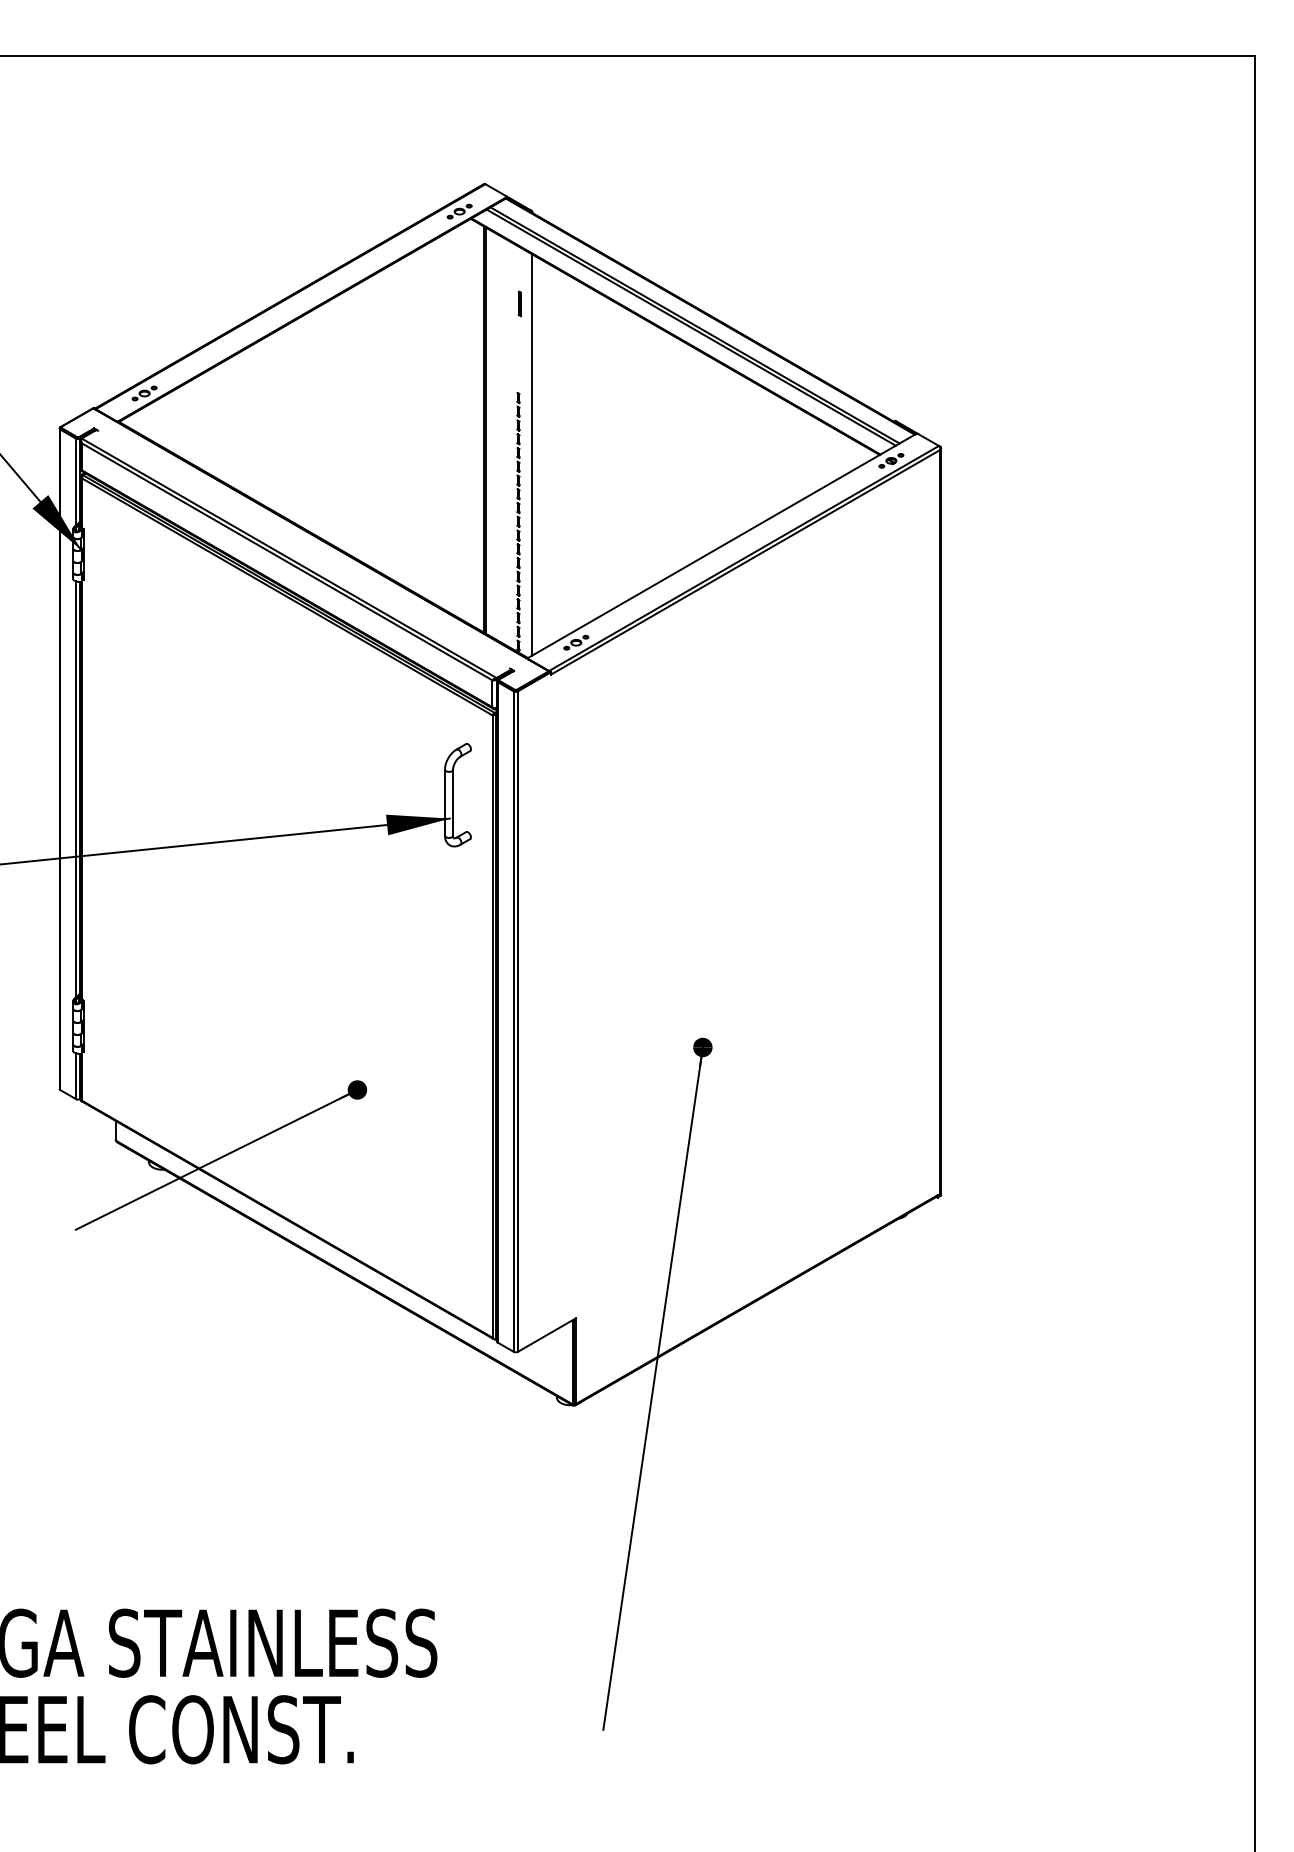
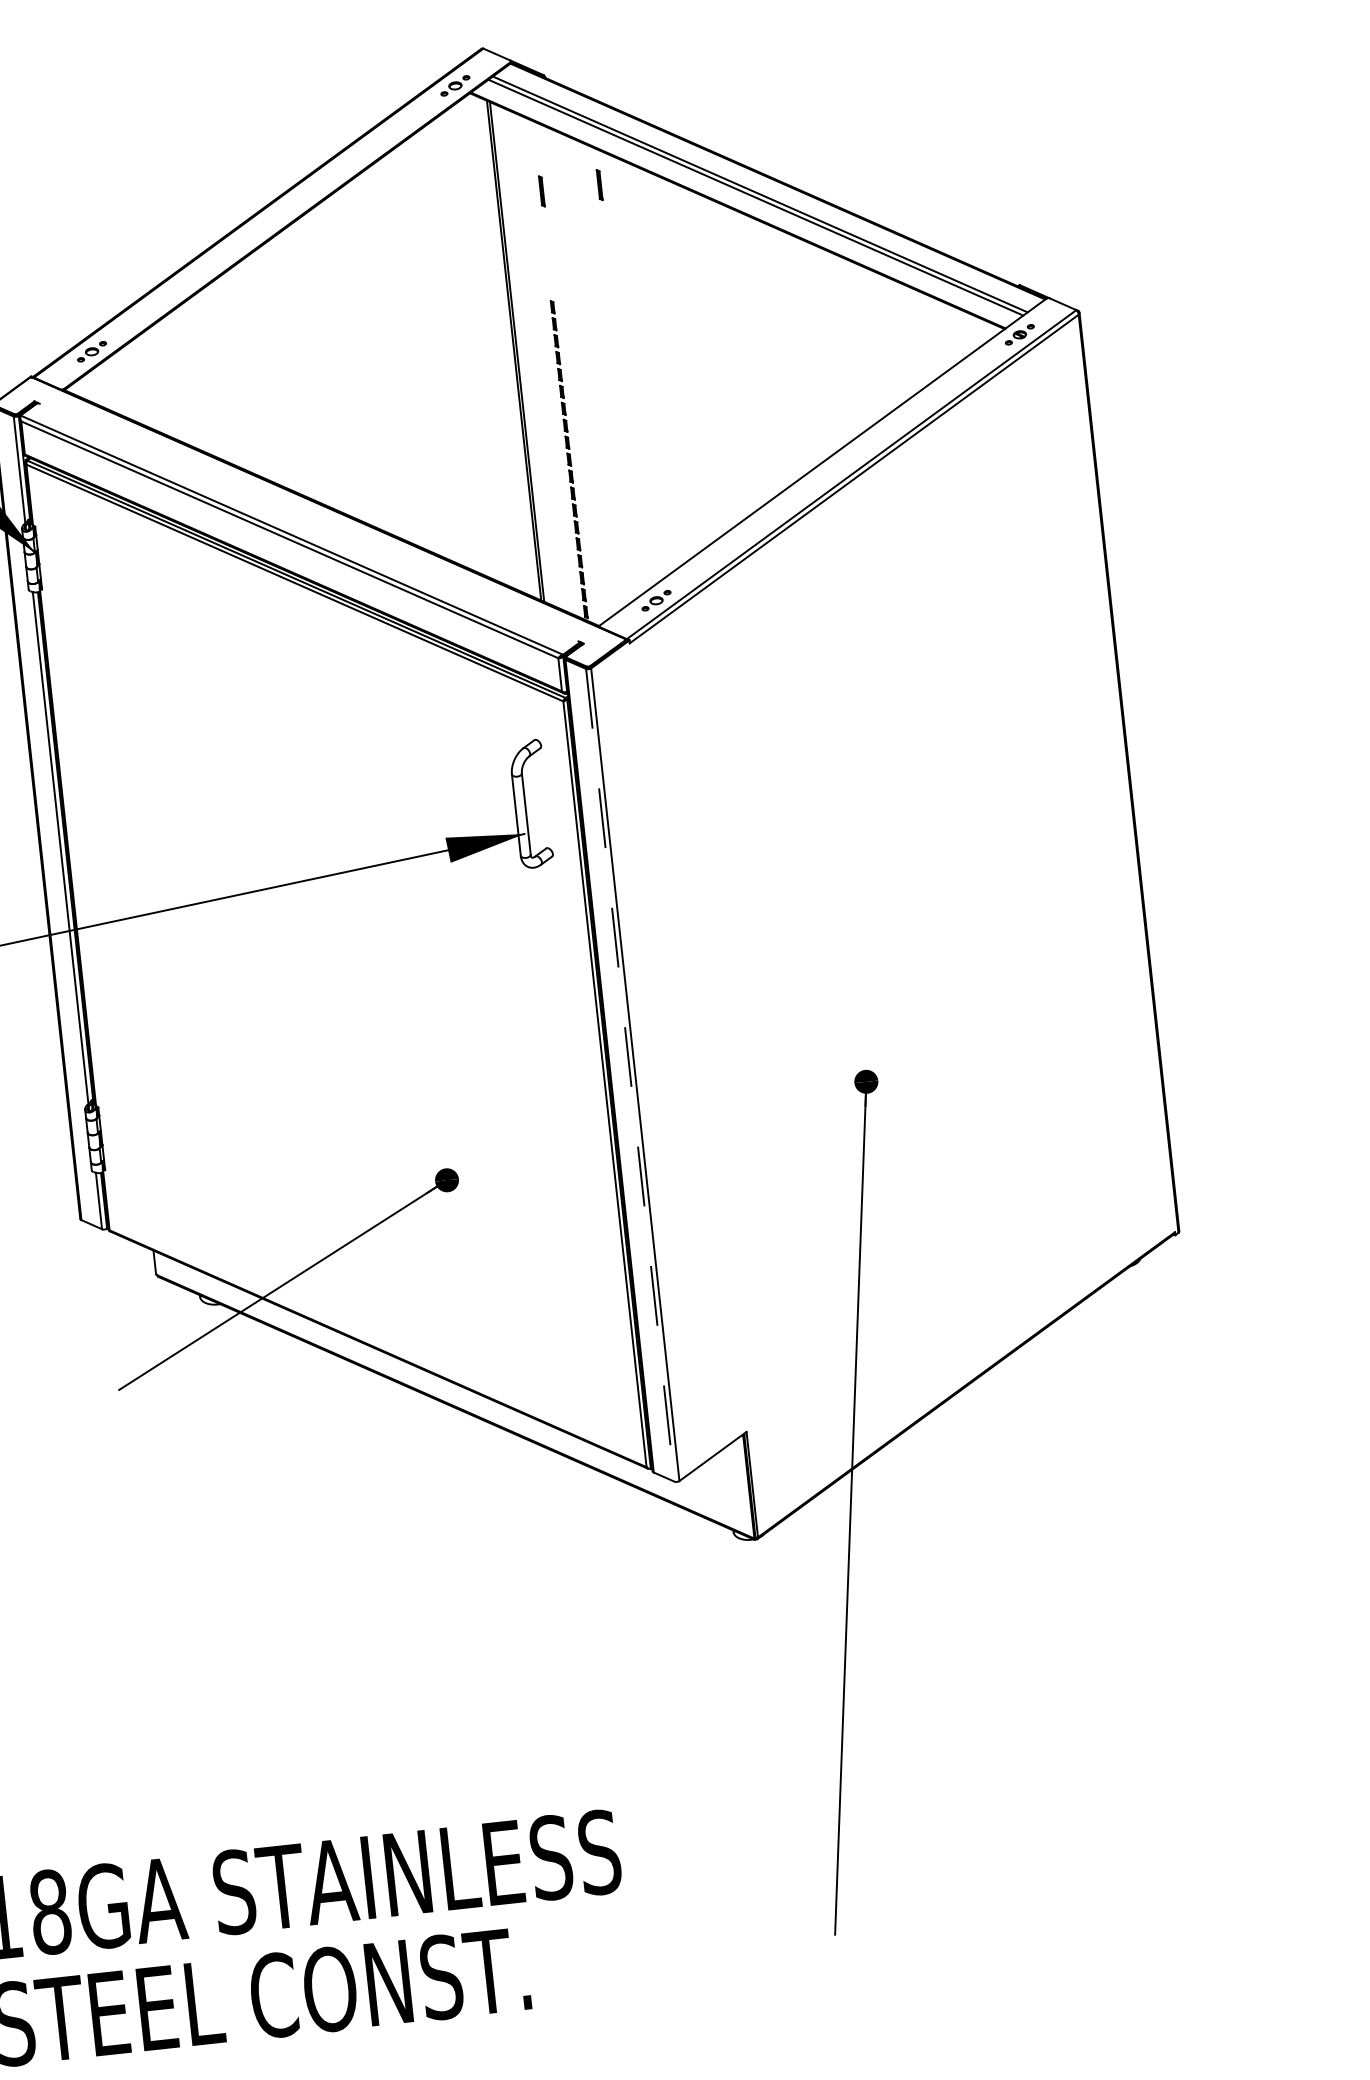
line: (566, 303) -> (599, 184), added
line: (532, 454) -> (577, 374), removed
line: (513, 1022) -> (629, 1076), solid -> dashed

